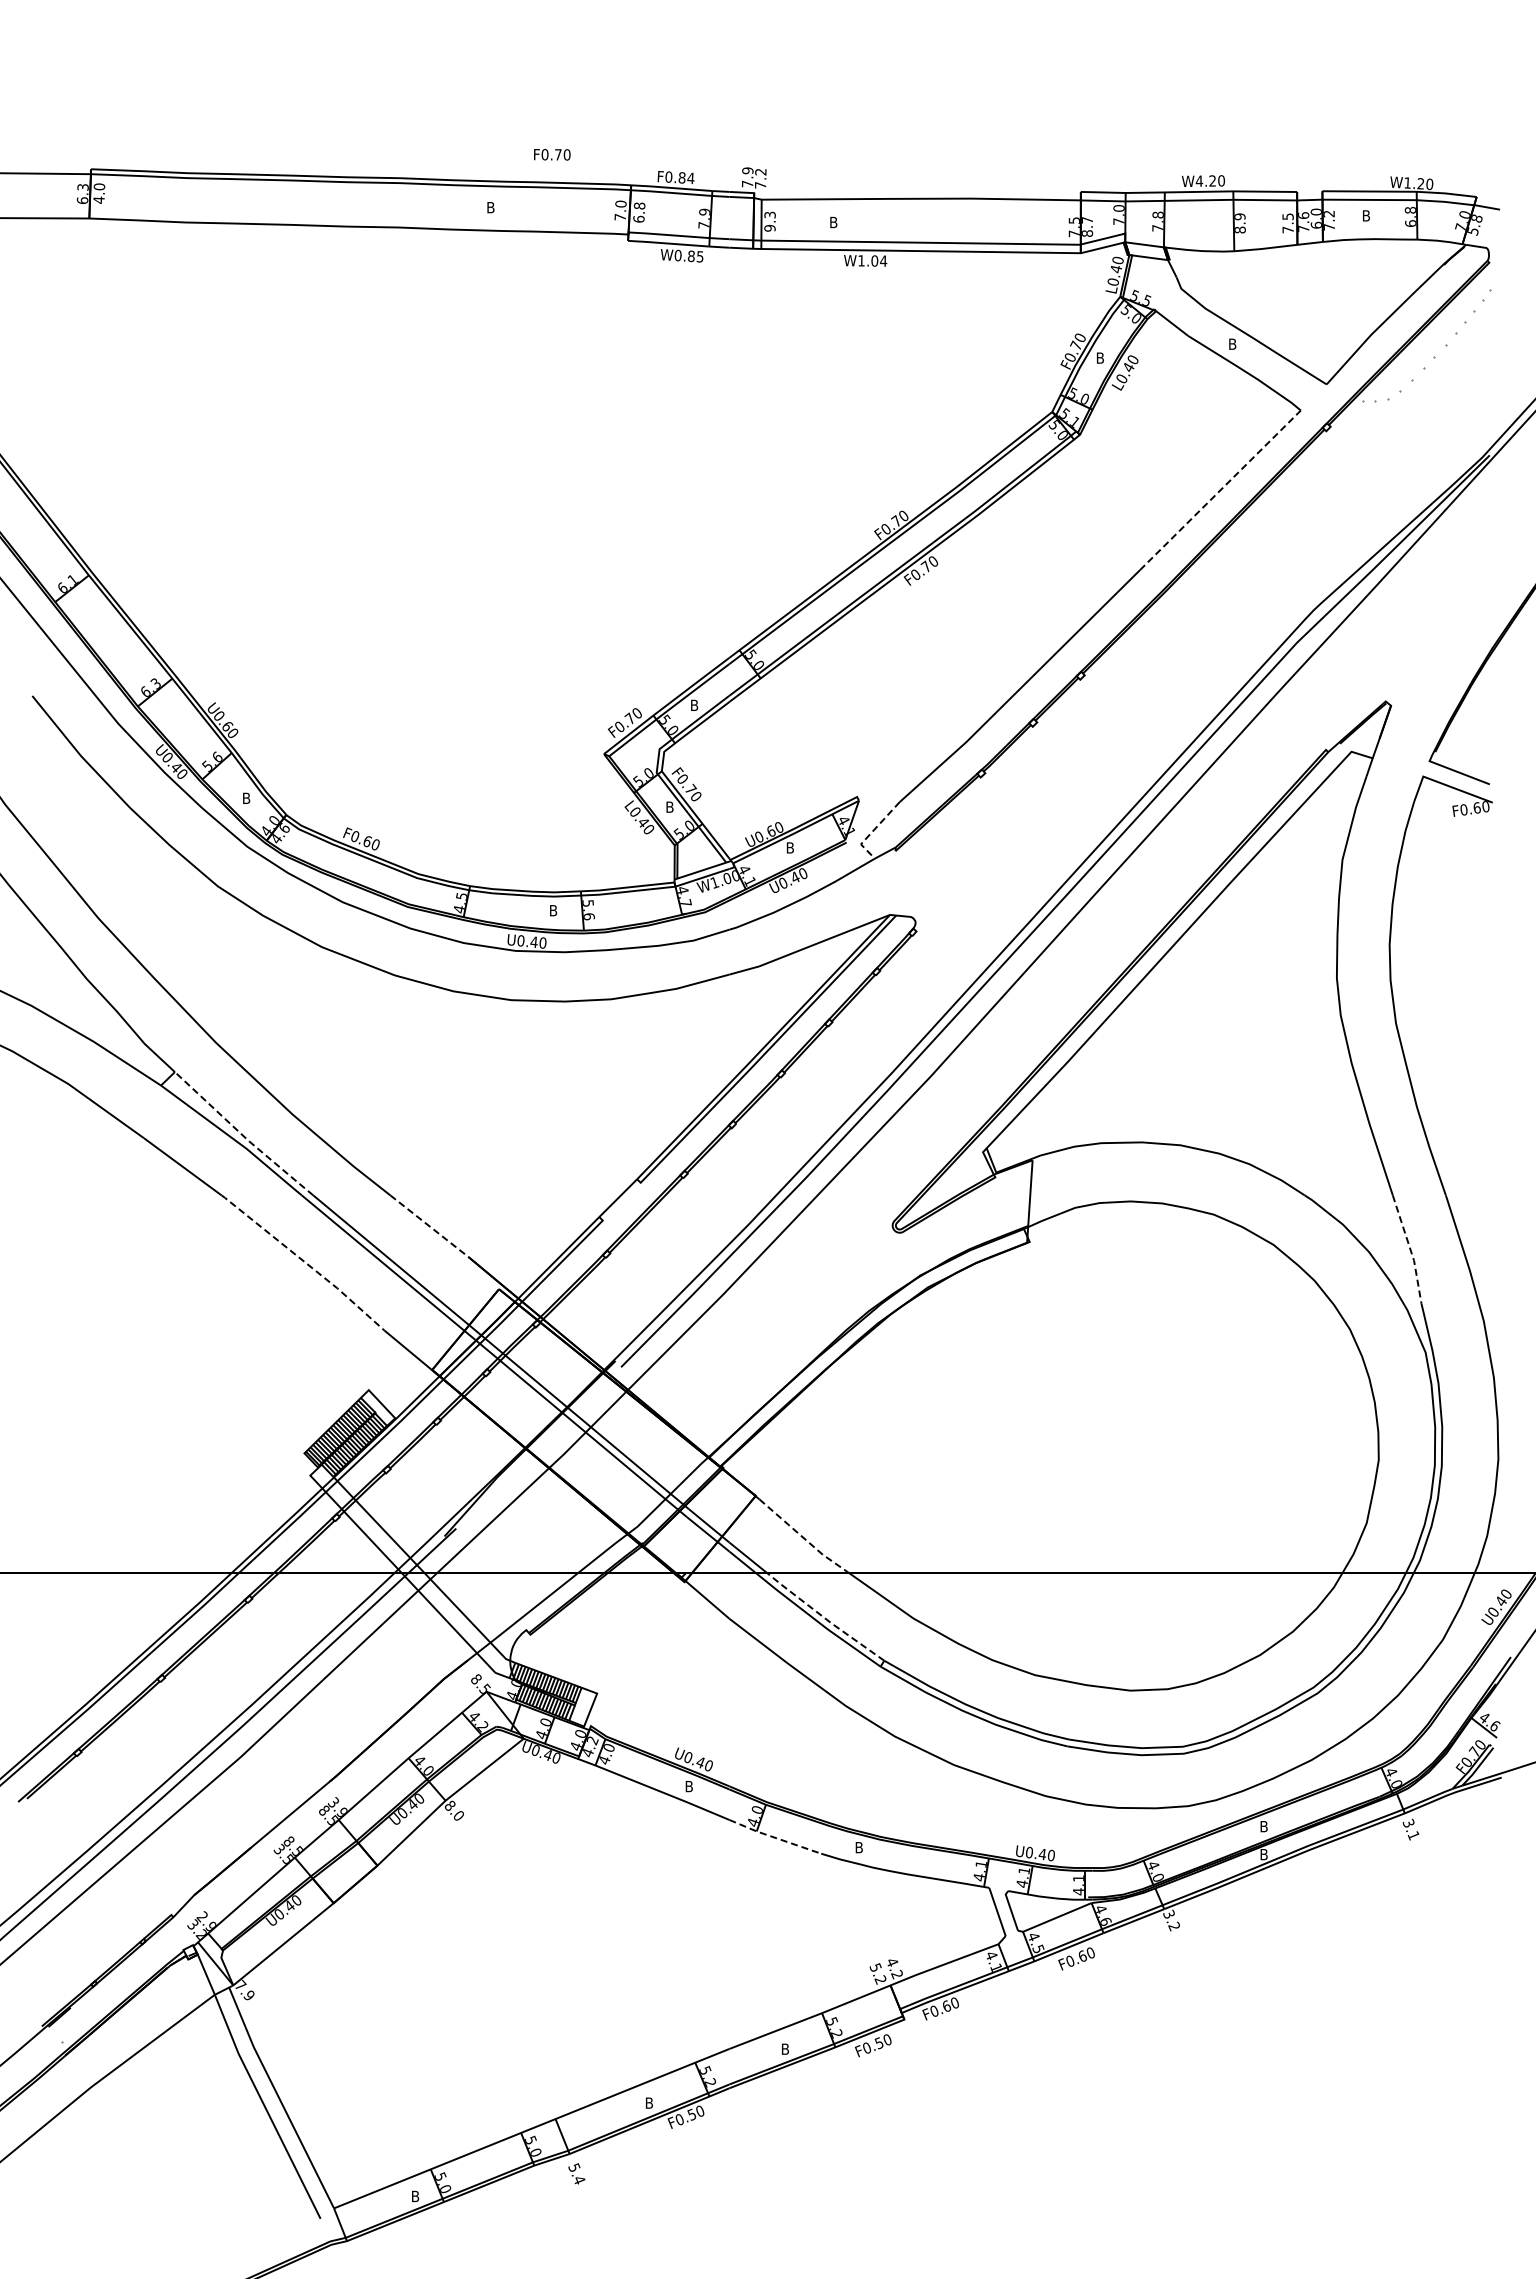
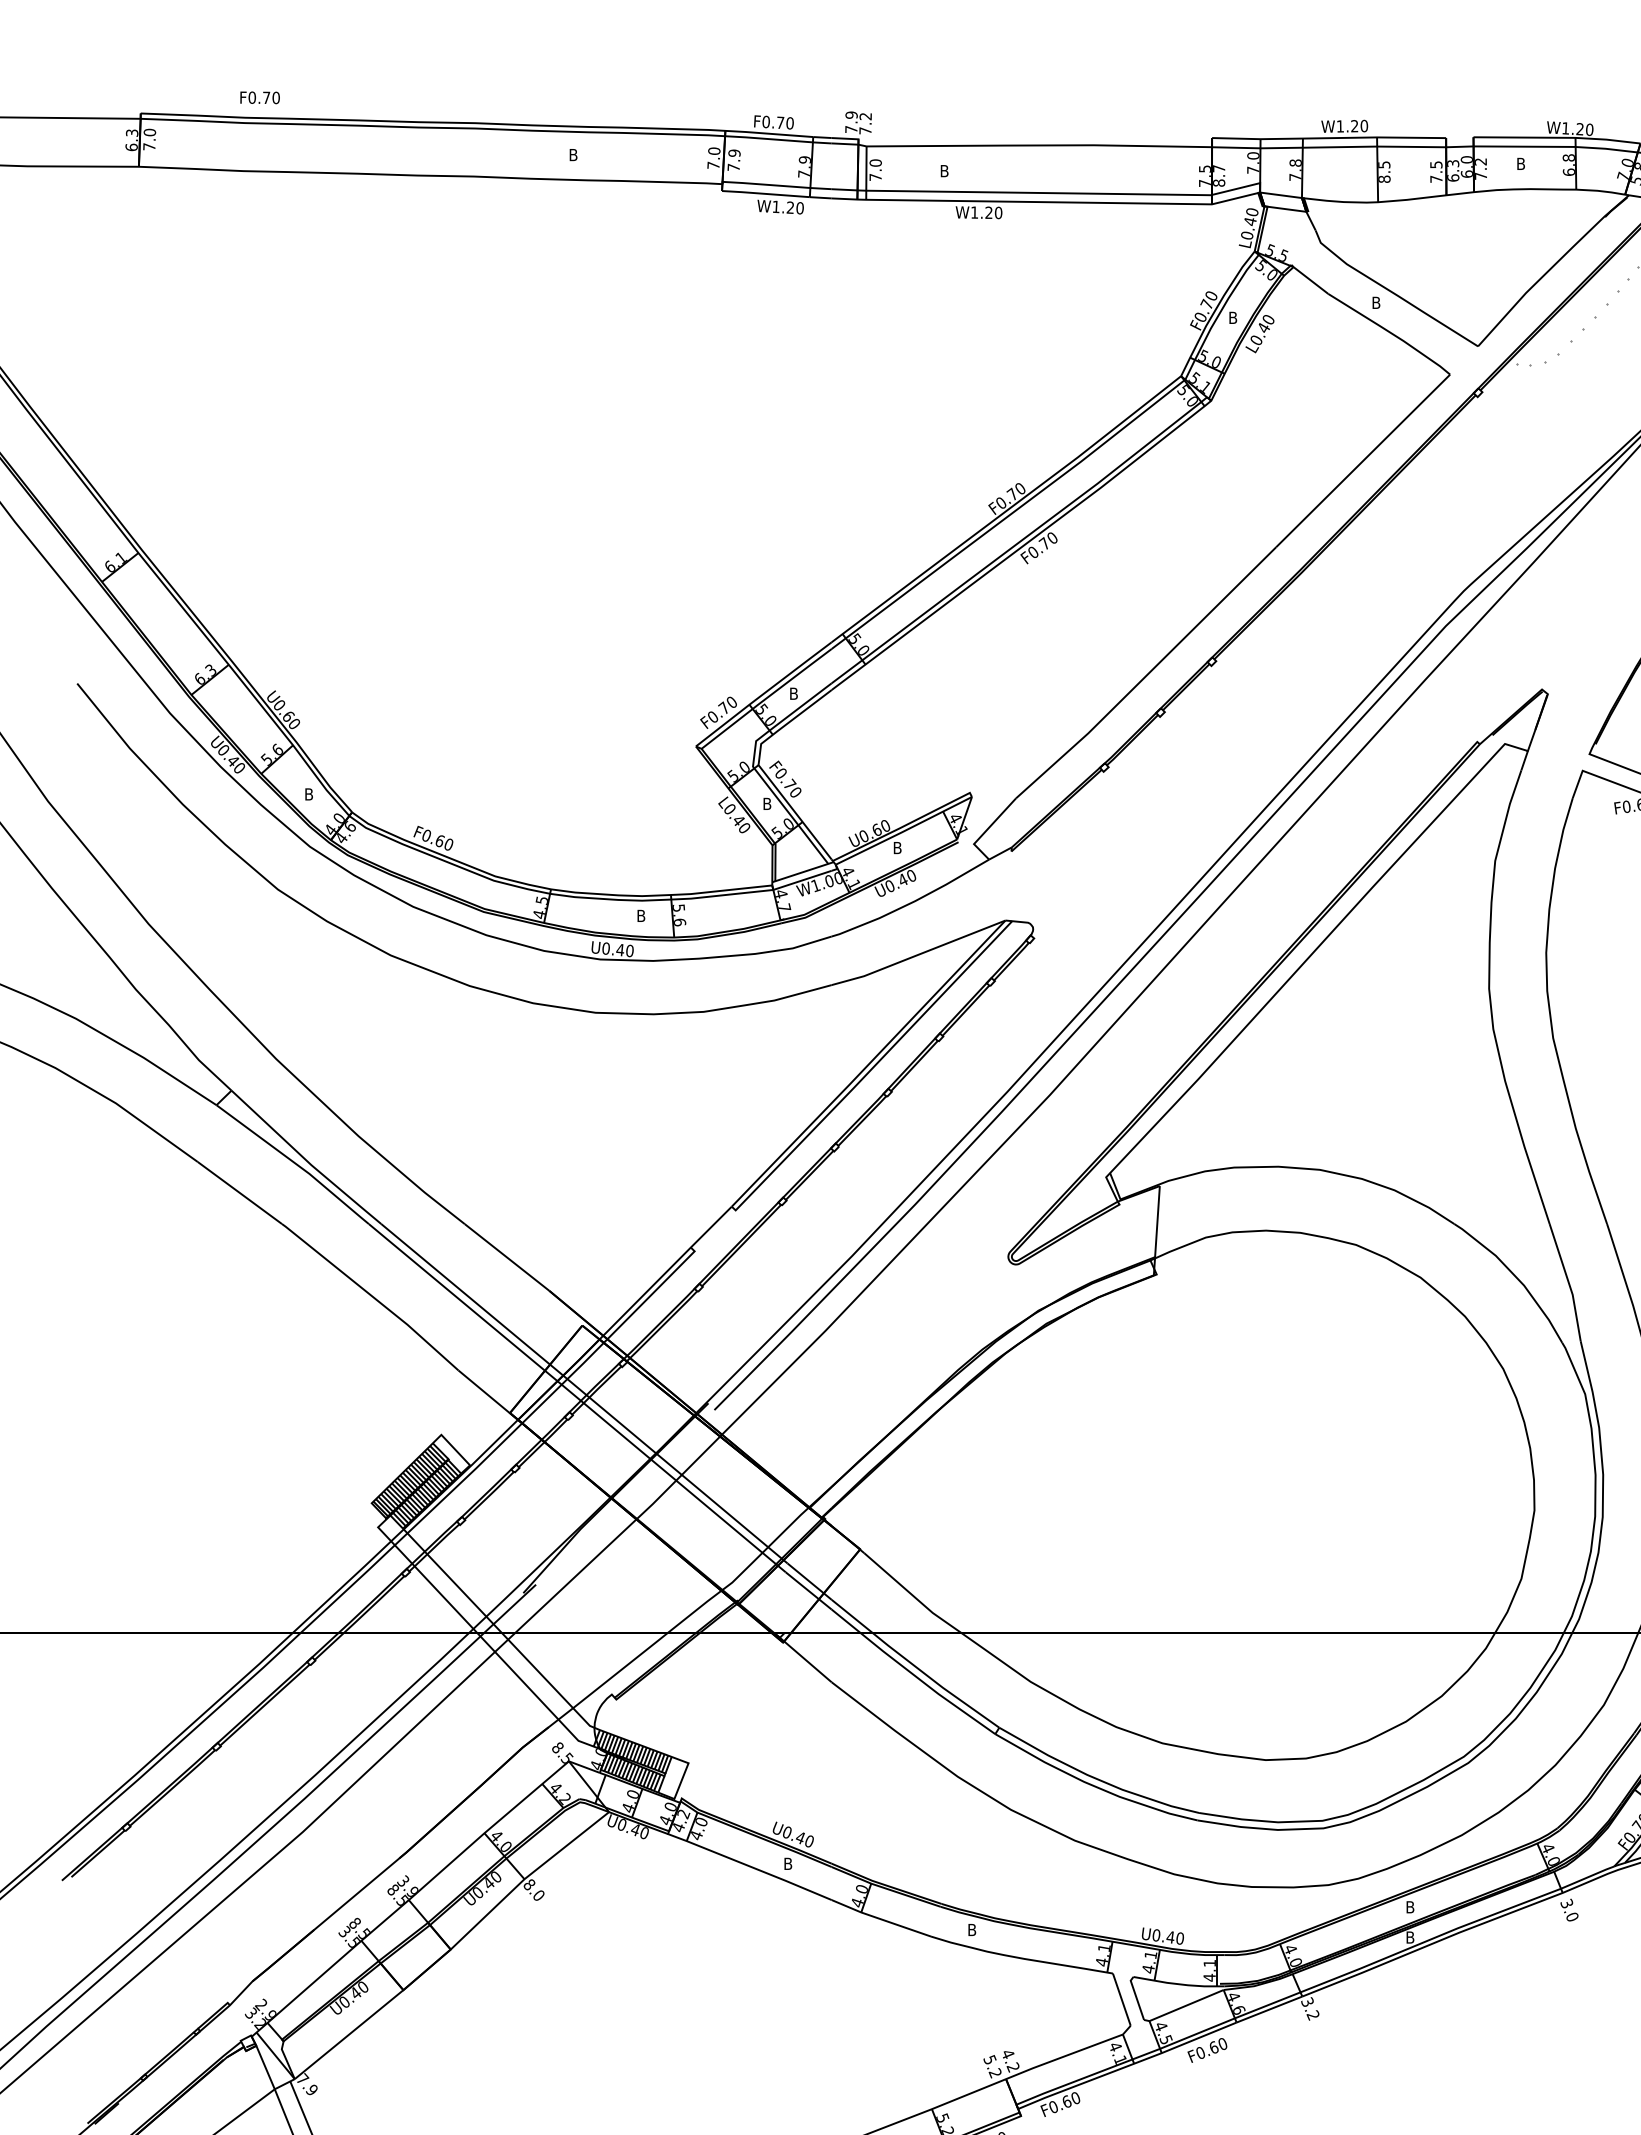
text: (552, 154) -> (260, 97), moved
text: (686, 178) -> (785, 123), F0.84 -> F0.70
text: (1199, 180) -> (1340, 125), W4.20 -> W1.20
text: (98, 199) -> (148, 146), 4.0 -> 7.0
text: (639, 212) -> (734, 160), 6.8 -> 7.9
text: (1239, 216) -> (1383, 164), 8.9 -> 8.5
text: (769, 221) -> (875, 170), 9.3 -> 7.0
text: (1303, 222) -> (1453, 171), 7.6 -> 6.3
text: (688, 255) -> (787, 206), W0.85 -> W1.20
text: (879, 260) -> (994, 212), W1.04 -> W1.20
line: (1220, 489) -> (1363, 460), dashed -> solid
line: (872, 831) -> (986, 830), dashed -> solid
line: (243, 1136) -> (305, 1160), dashed -> solid
line: (429, 1226) -> (507, 1257), dashed -> solid
line: (1410, 1249) -> (1568, 1282), dashed -> solid
line: (304, 1261) -> (371, 1295), dashed -> solid
line: (804, 1538) -> (912, 1595), dashed -> solid
line: (824, 1617) -> (934, 1680), dashed -> solid
text: (1413, 1835) -> (1572, 1916), 3.1 -> 3.0
line: (774, 1837) -> (880, 1919), dashed -> solid

